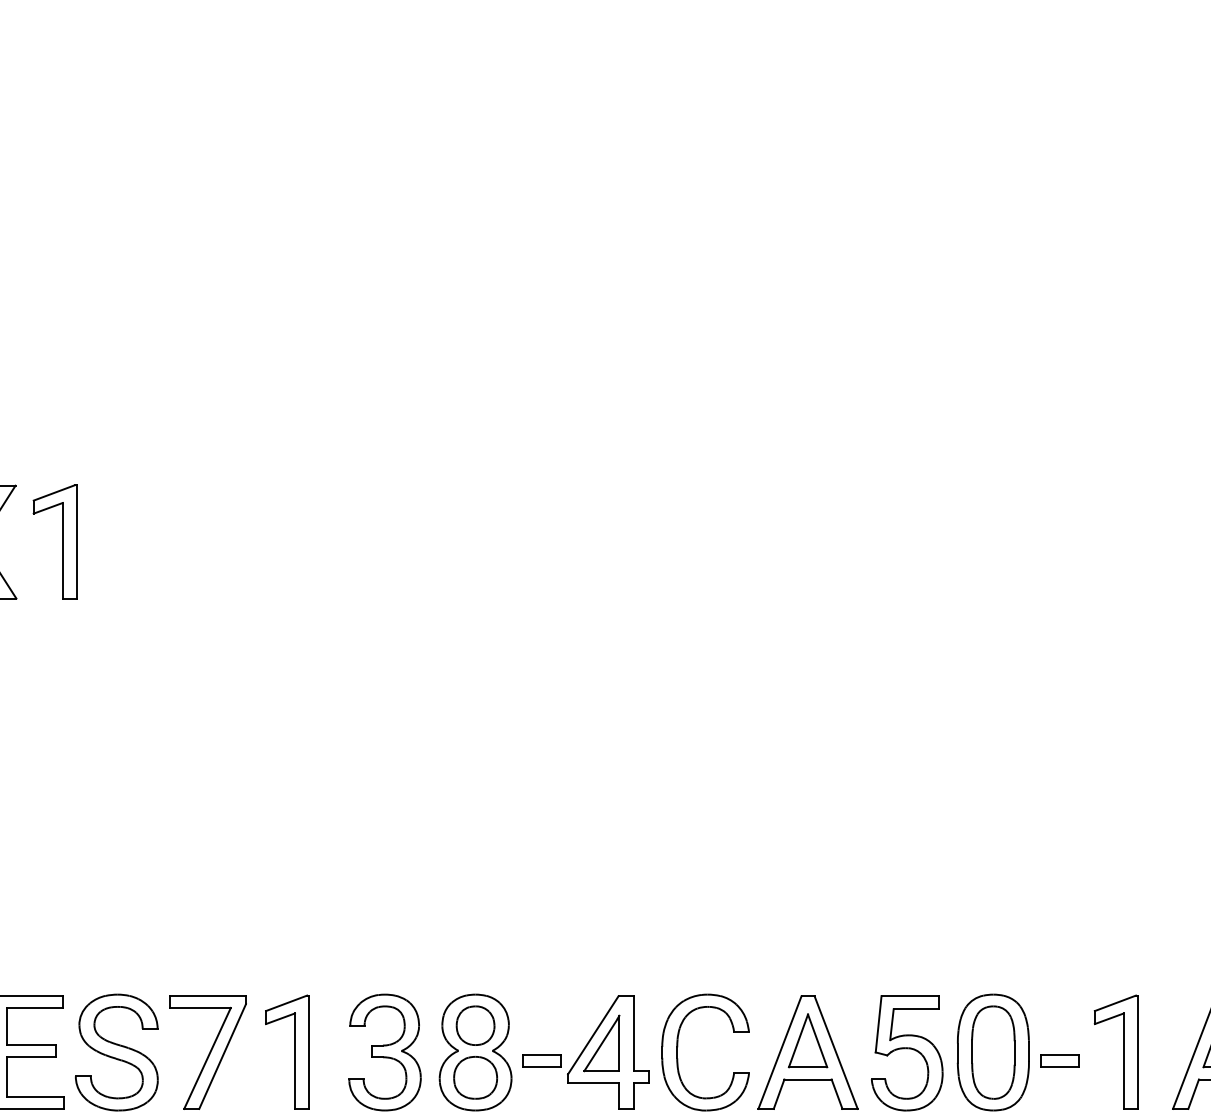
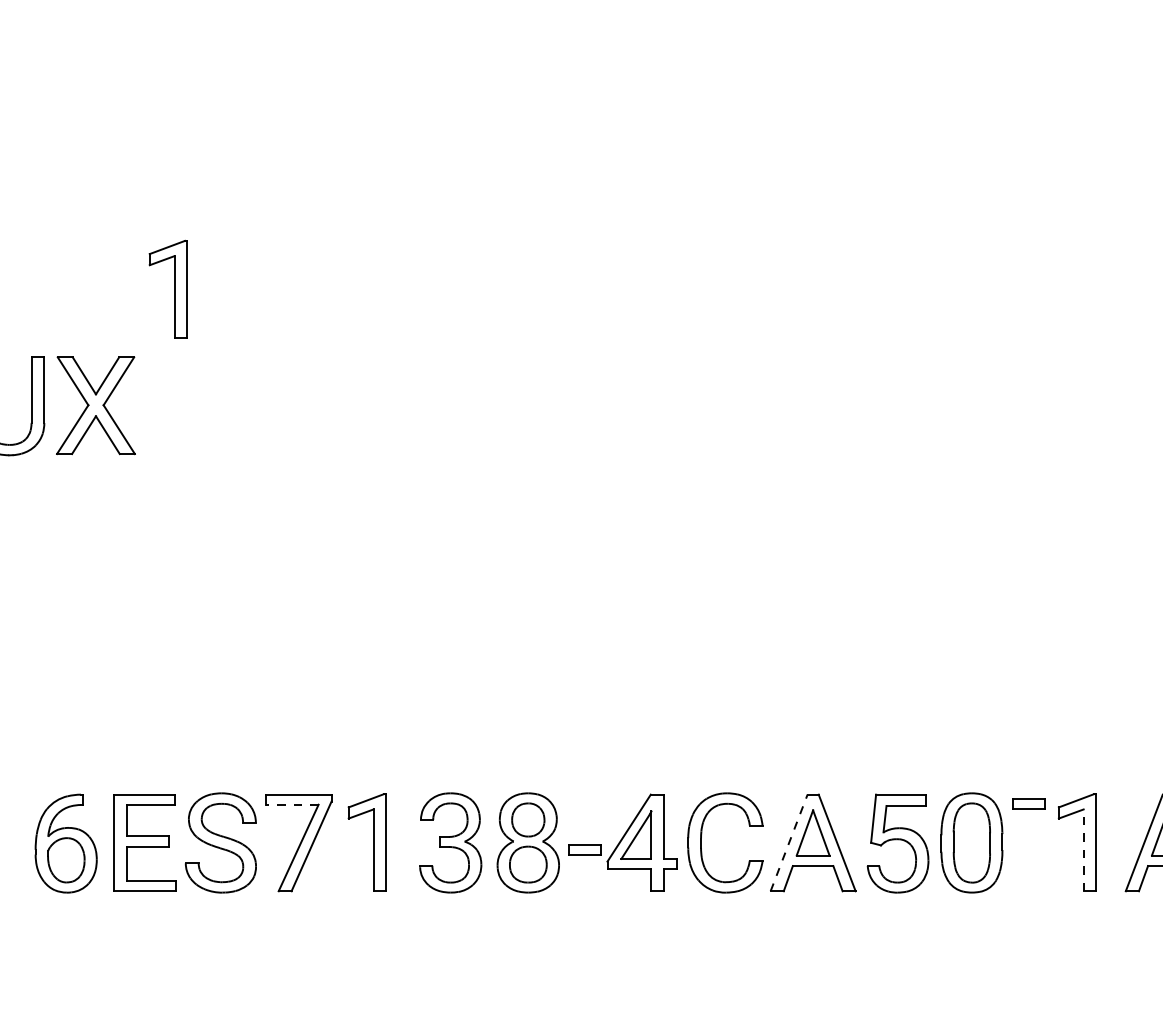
part: (62, 540) -> (174, 288), moved
line: (199, 1007) -> (291, 804), solid -> dashed
line: (780, 1052) -> (789, 842), solid -> dashed
part: (1059, 1060) -> (1028, 803), moved
line: (1123, 1061) -> (1083, 850), solid -> dashed

